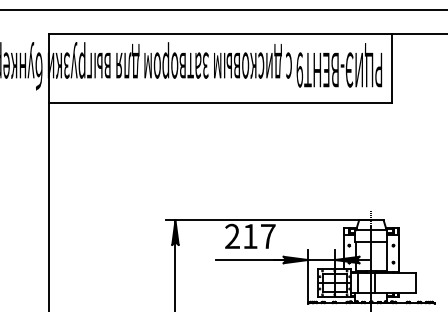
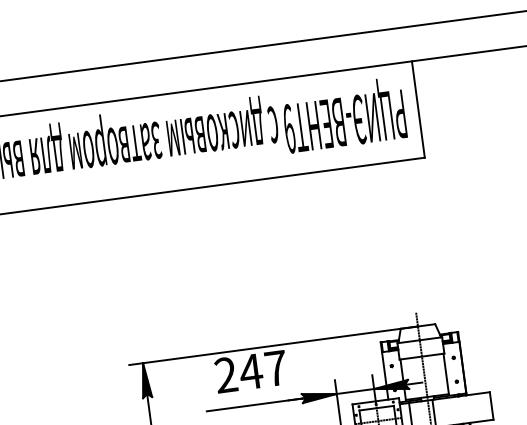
text: (250, 236) -> (251, 371), 217 -> 247

